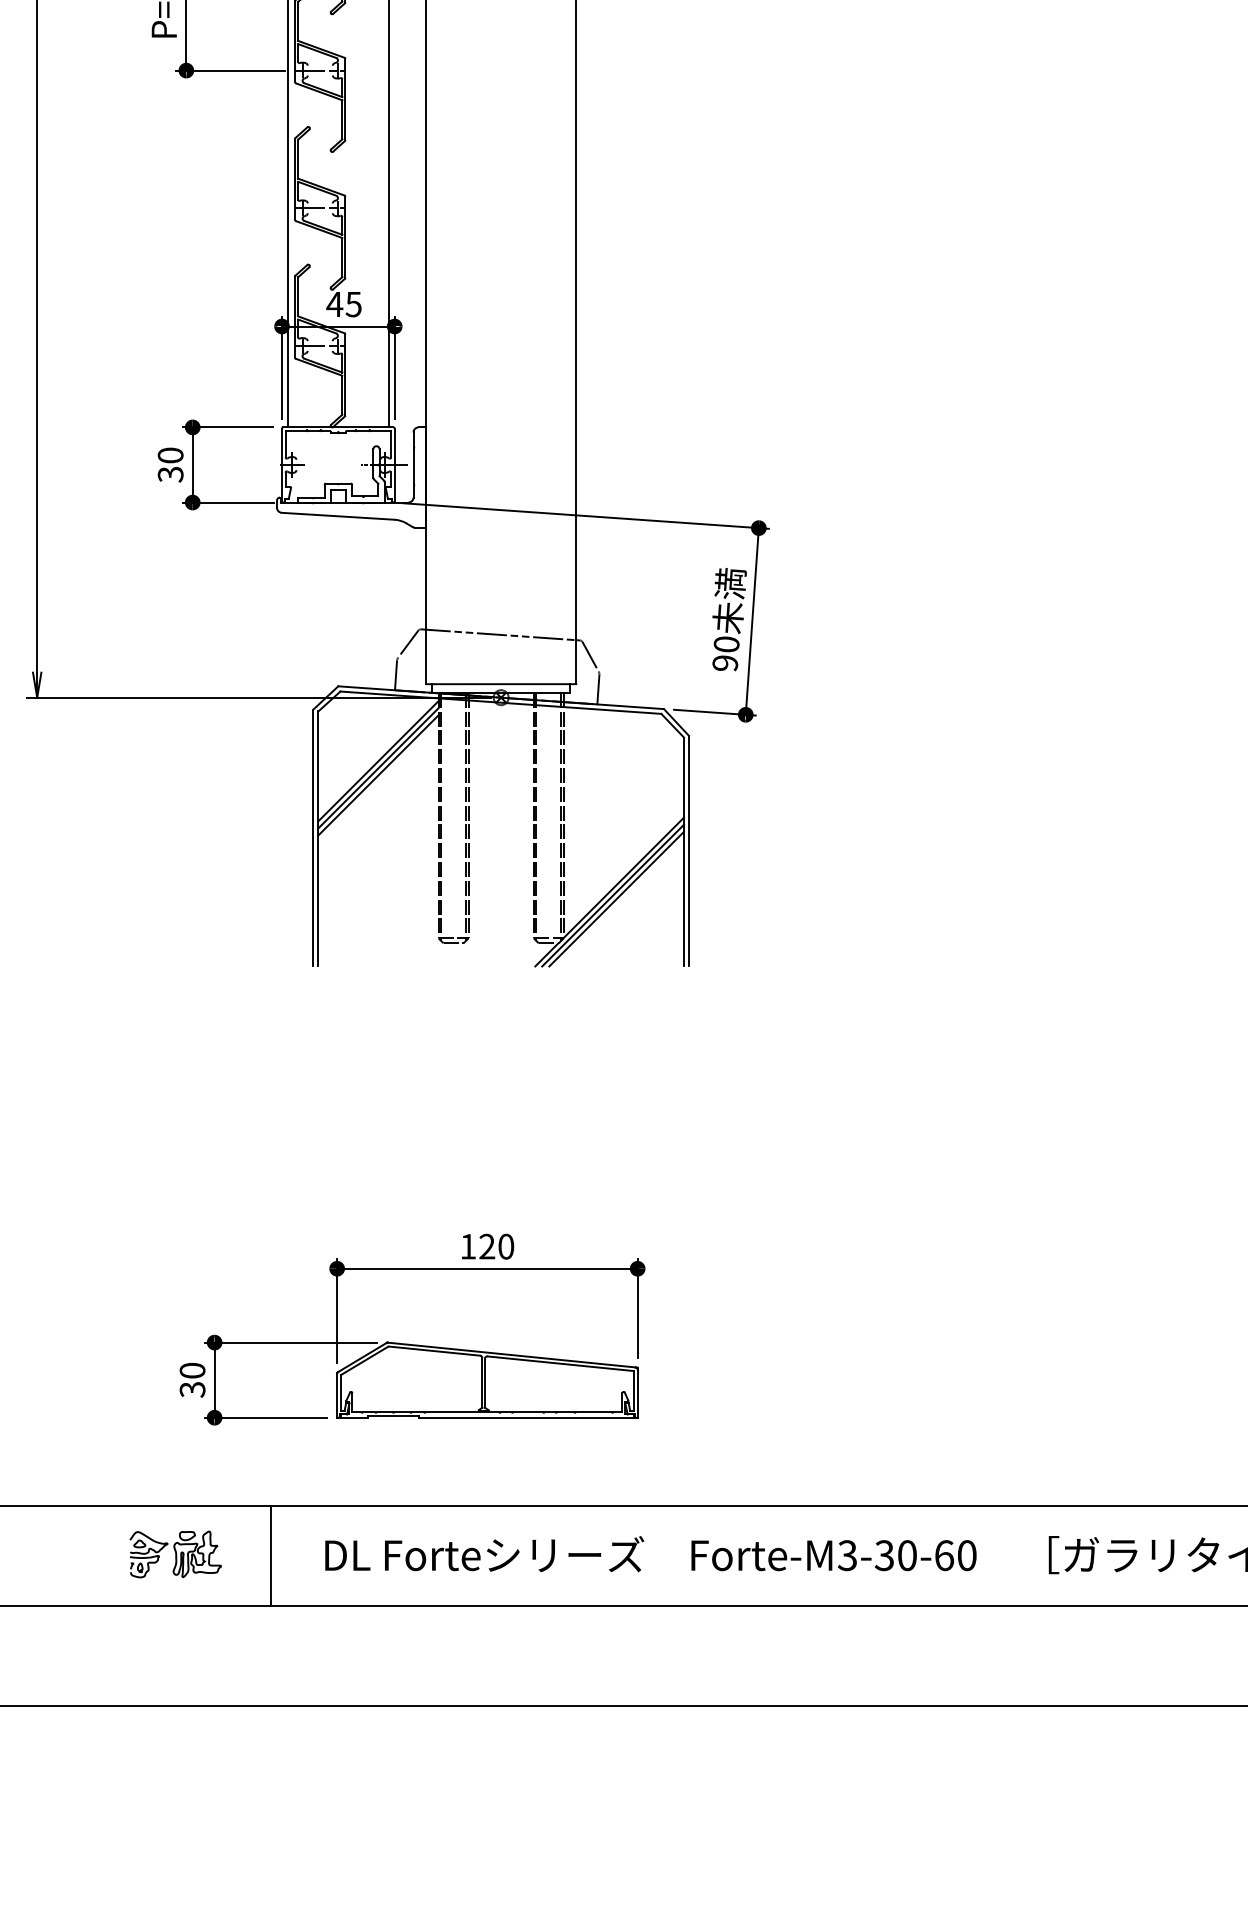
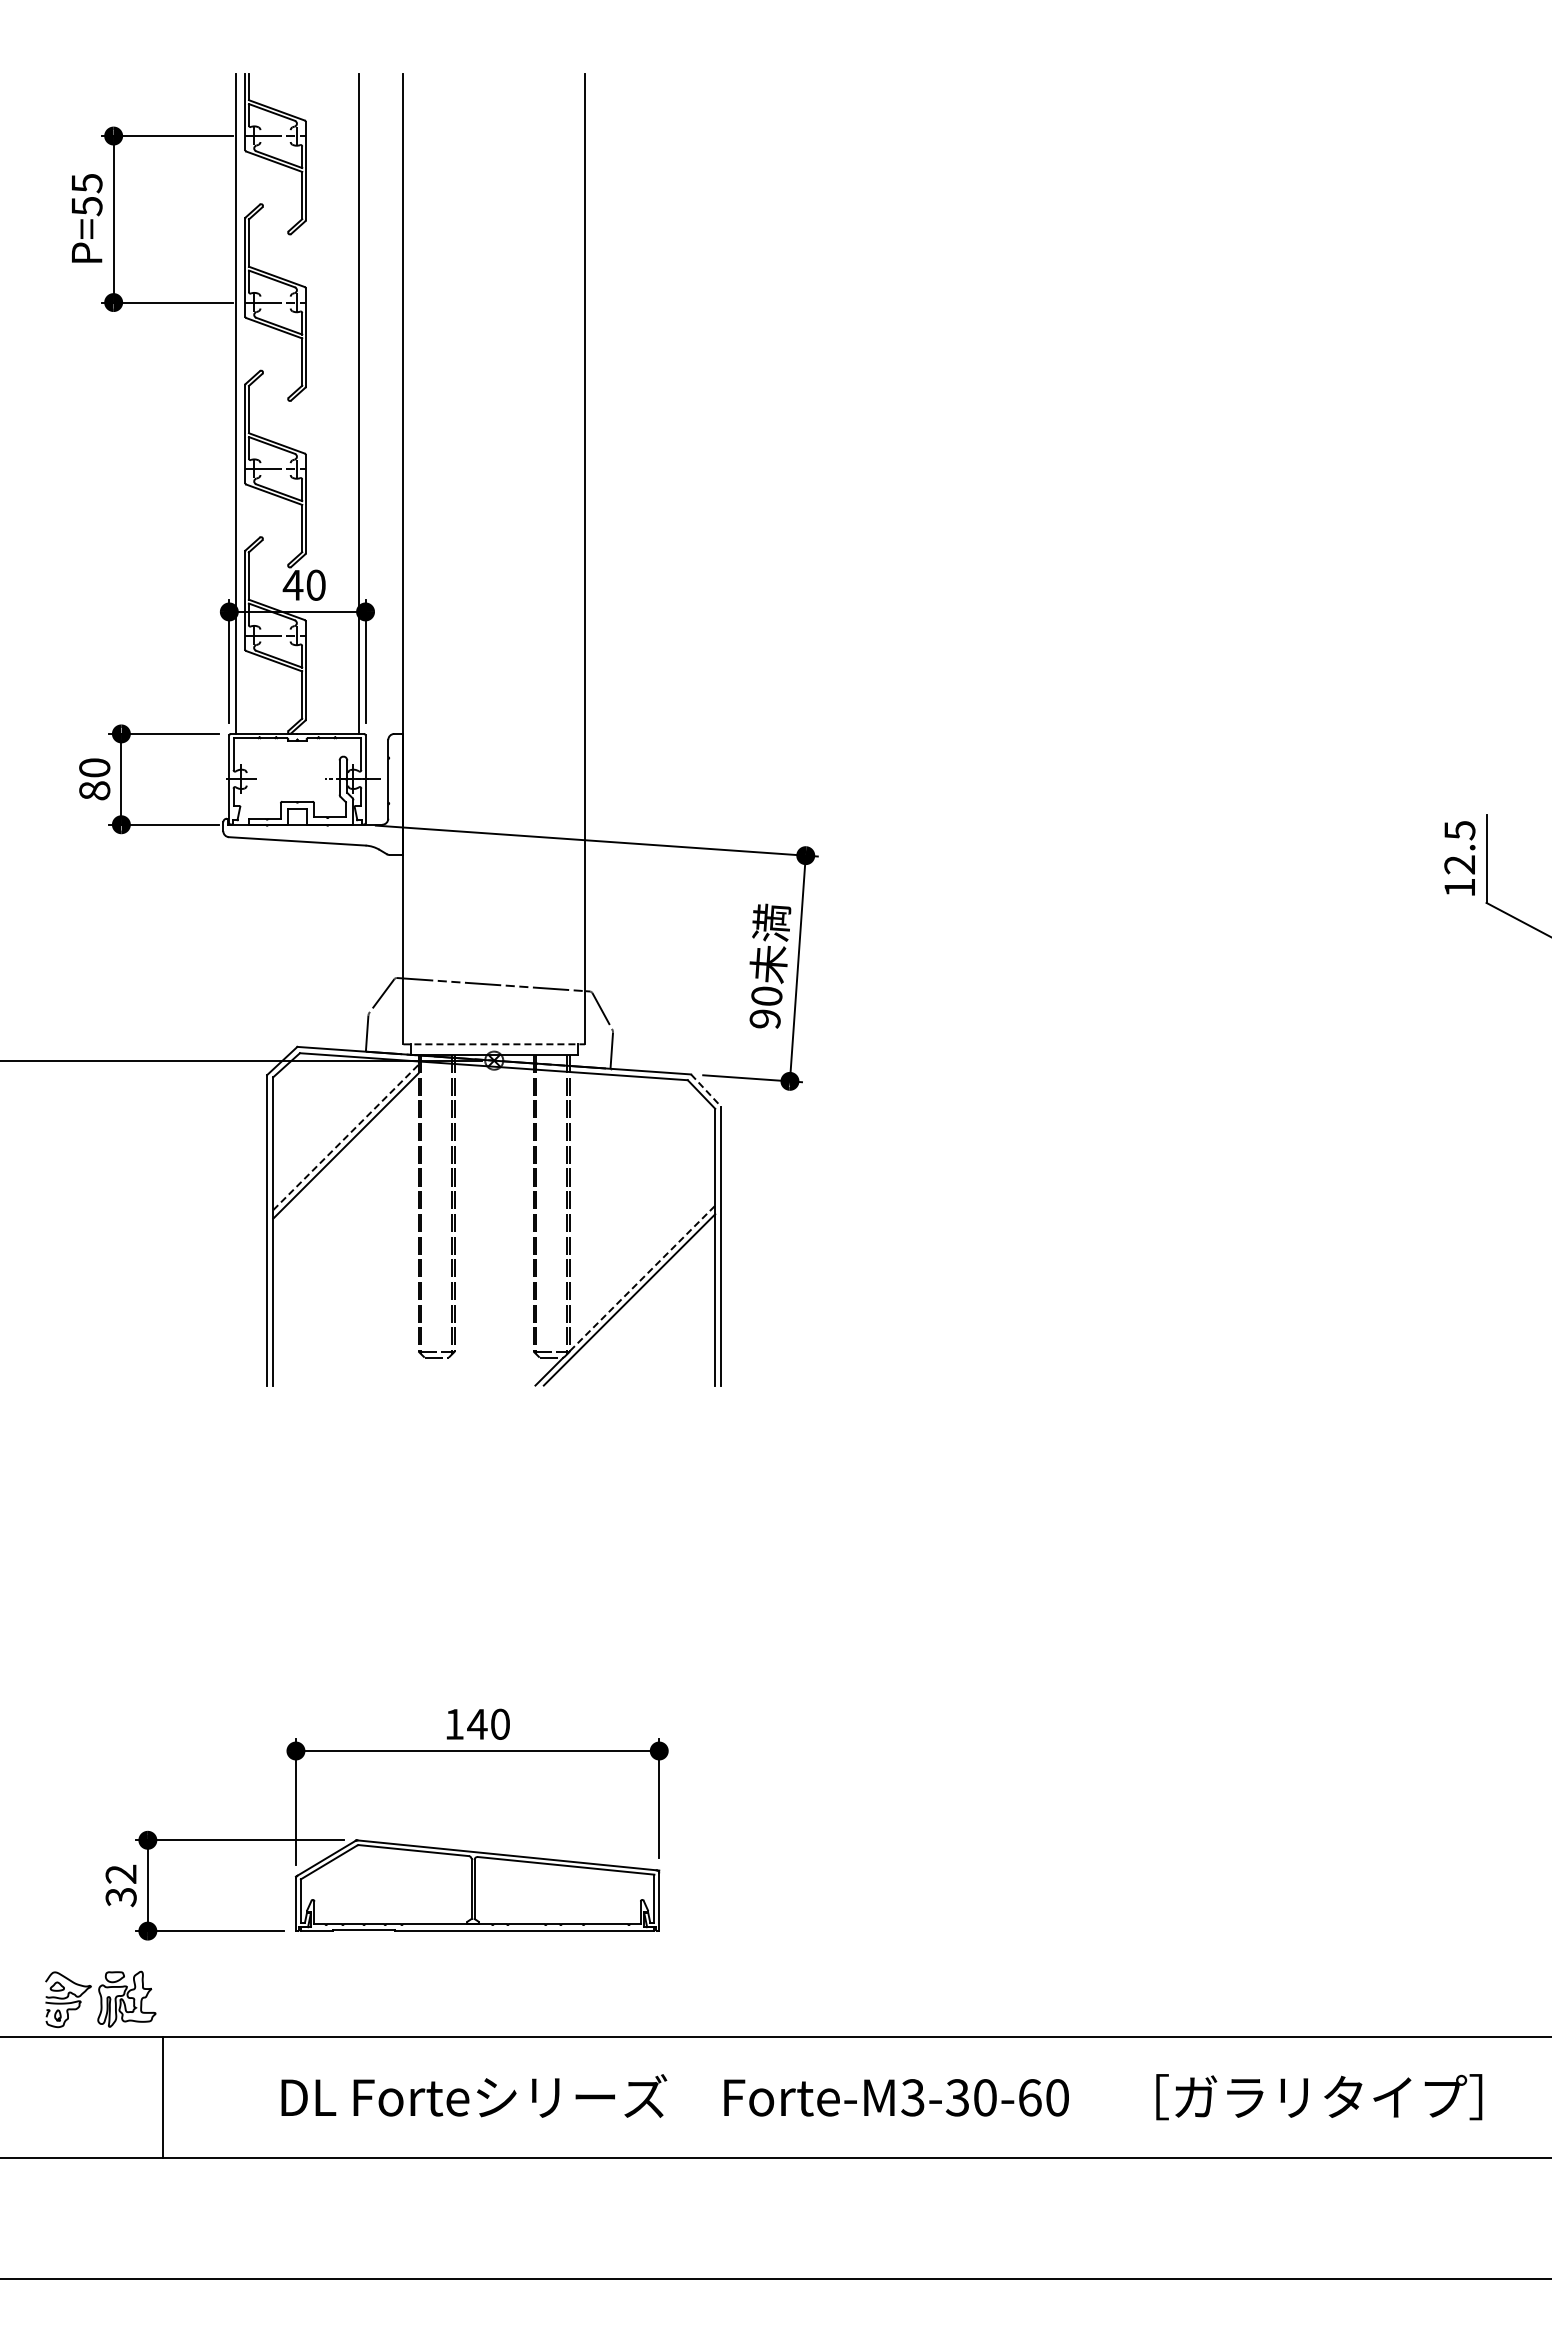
text: (353, 303) -> (315, 584), 45 -> 40
text: (170, 474) -> (94, 790), 30 -> 80
line: (501, 684) -> (494, 1044), solid -> dashed
line: (676, 723) -> (706, 1091), solid -> dashed
line: (378, 761) -> (345, 1137), solid -> dashed
line: (378, 775) -> (345, 1154), removed
line: (623, 877) -> (642, 1278), solid -> dashed
line: (616, 898) -> (633, 1303), removed
text: (487, 1245) -> (477, 1723), 120 -> 140
text: (192, 1370) -> (120, 1873), 30 -> 32
part: (175, 1554) -> (100, 1999), moved
line: (271, 1555) -> (163, 2097), moved

